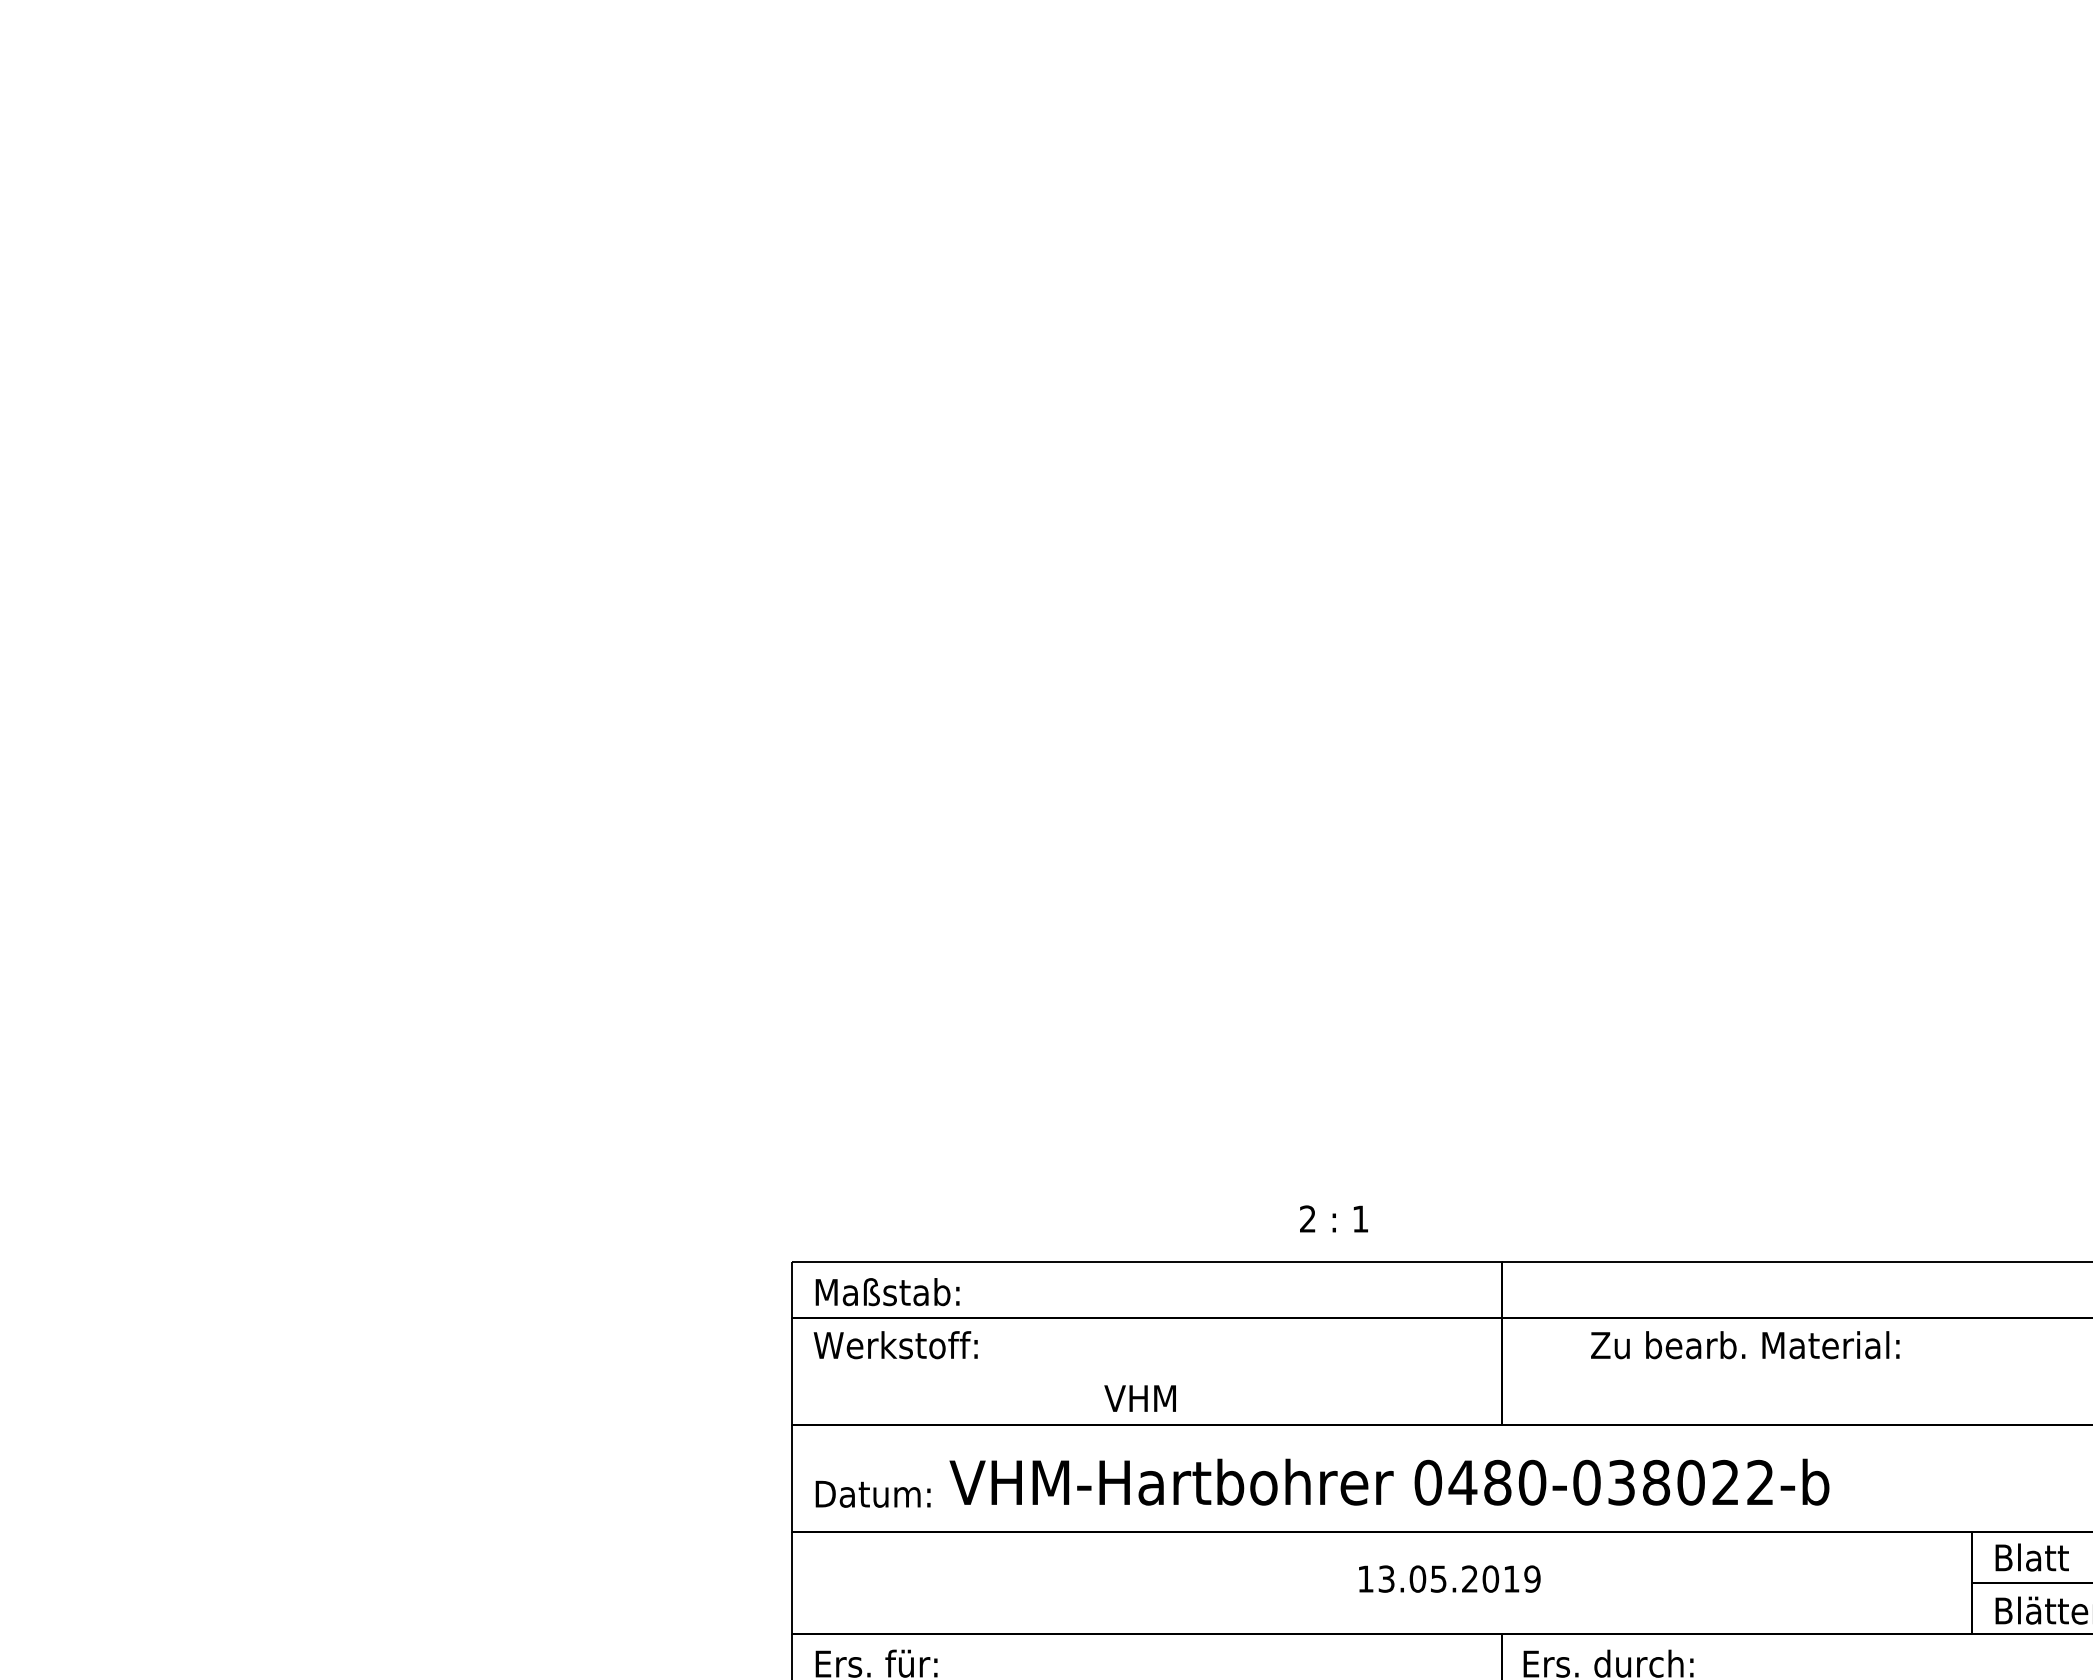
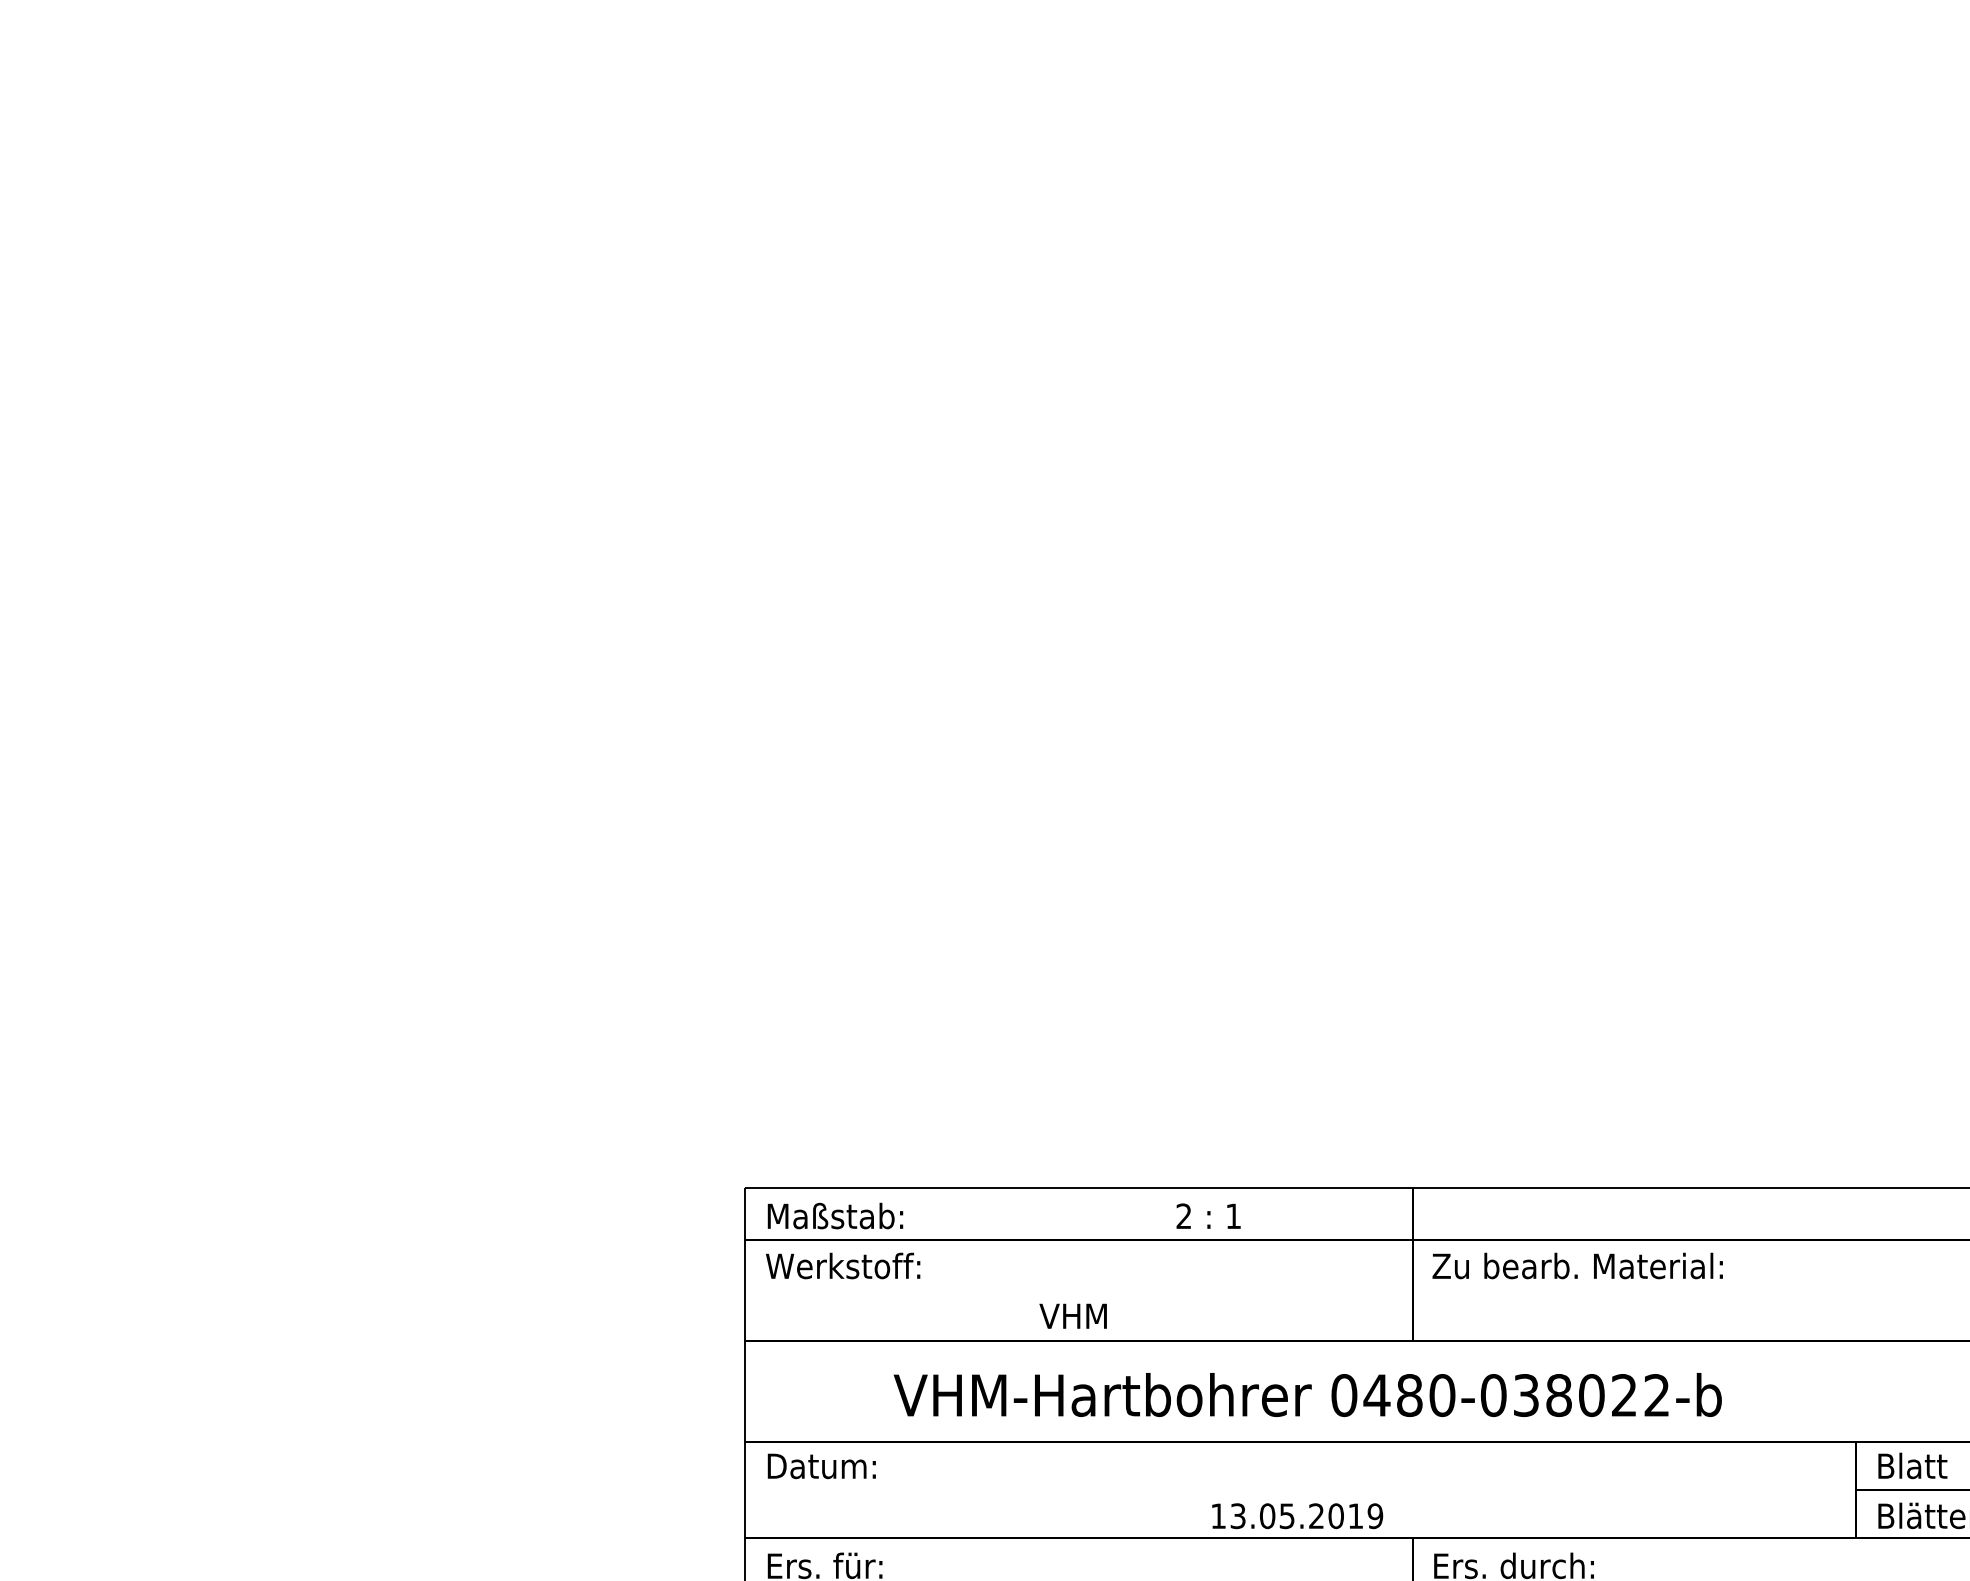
text: (1333, 1218) -> (1208, 1215), moved
text: (1745, 1344) -> (1577, 1265), moved
text: (872, 1494) -> (821, 1466), moved
text: (1449, 1579) -> (1297, 1516), moved

